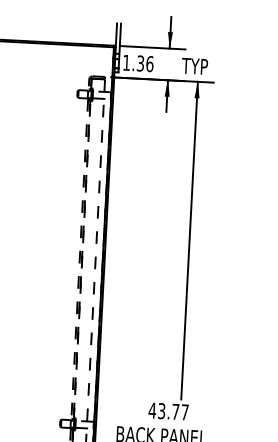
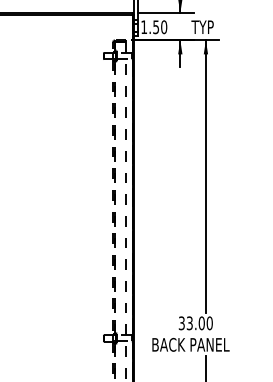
text: (145, 62) -> (160, 26), 1.36 -> 1.50
text: (168, 411) -> (195, 323), 43.77 -> 33.00

